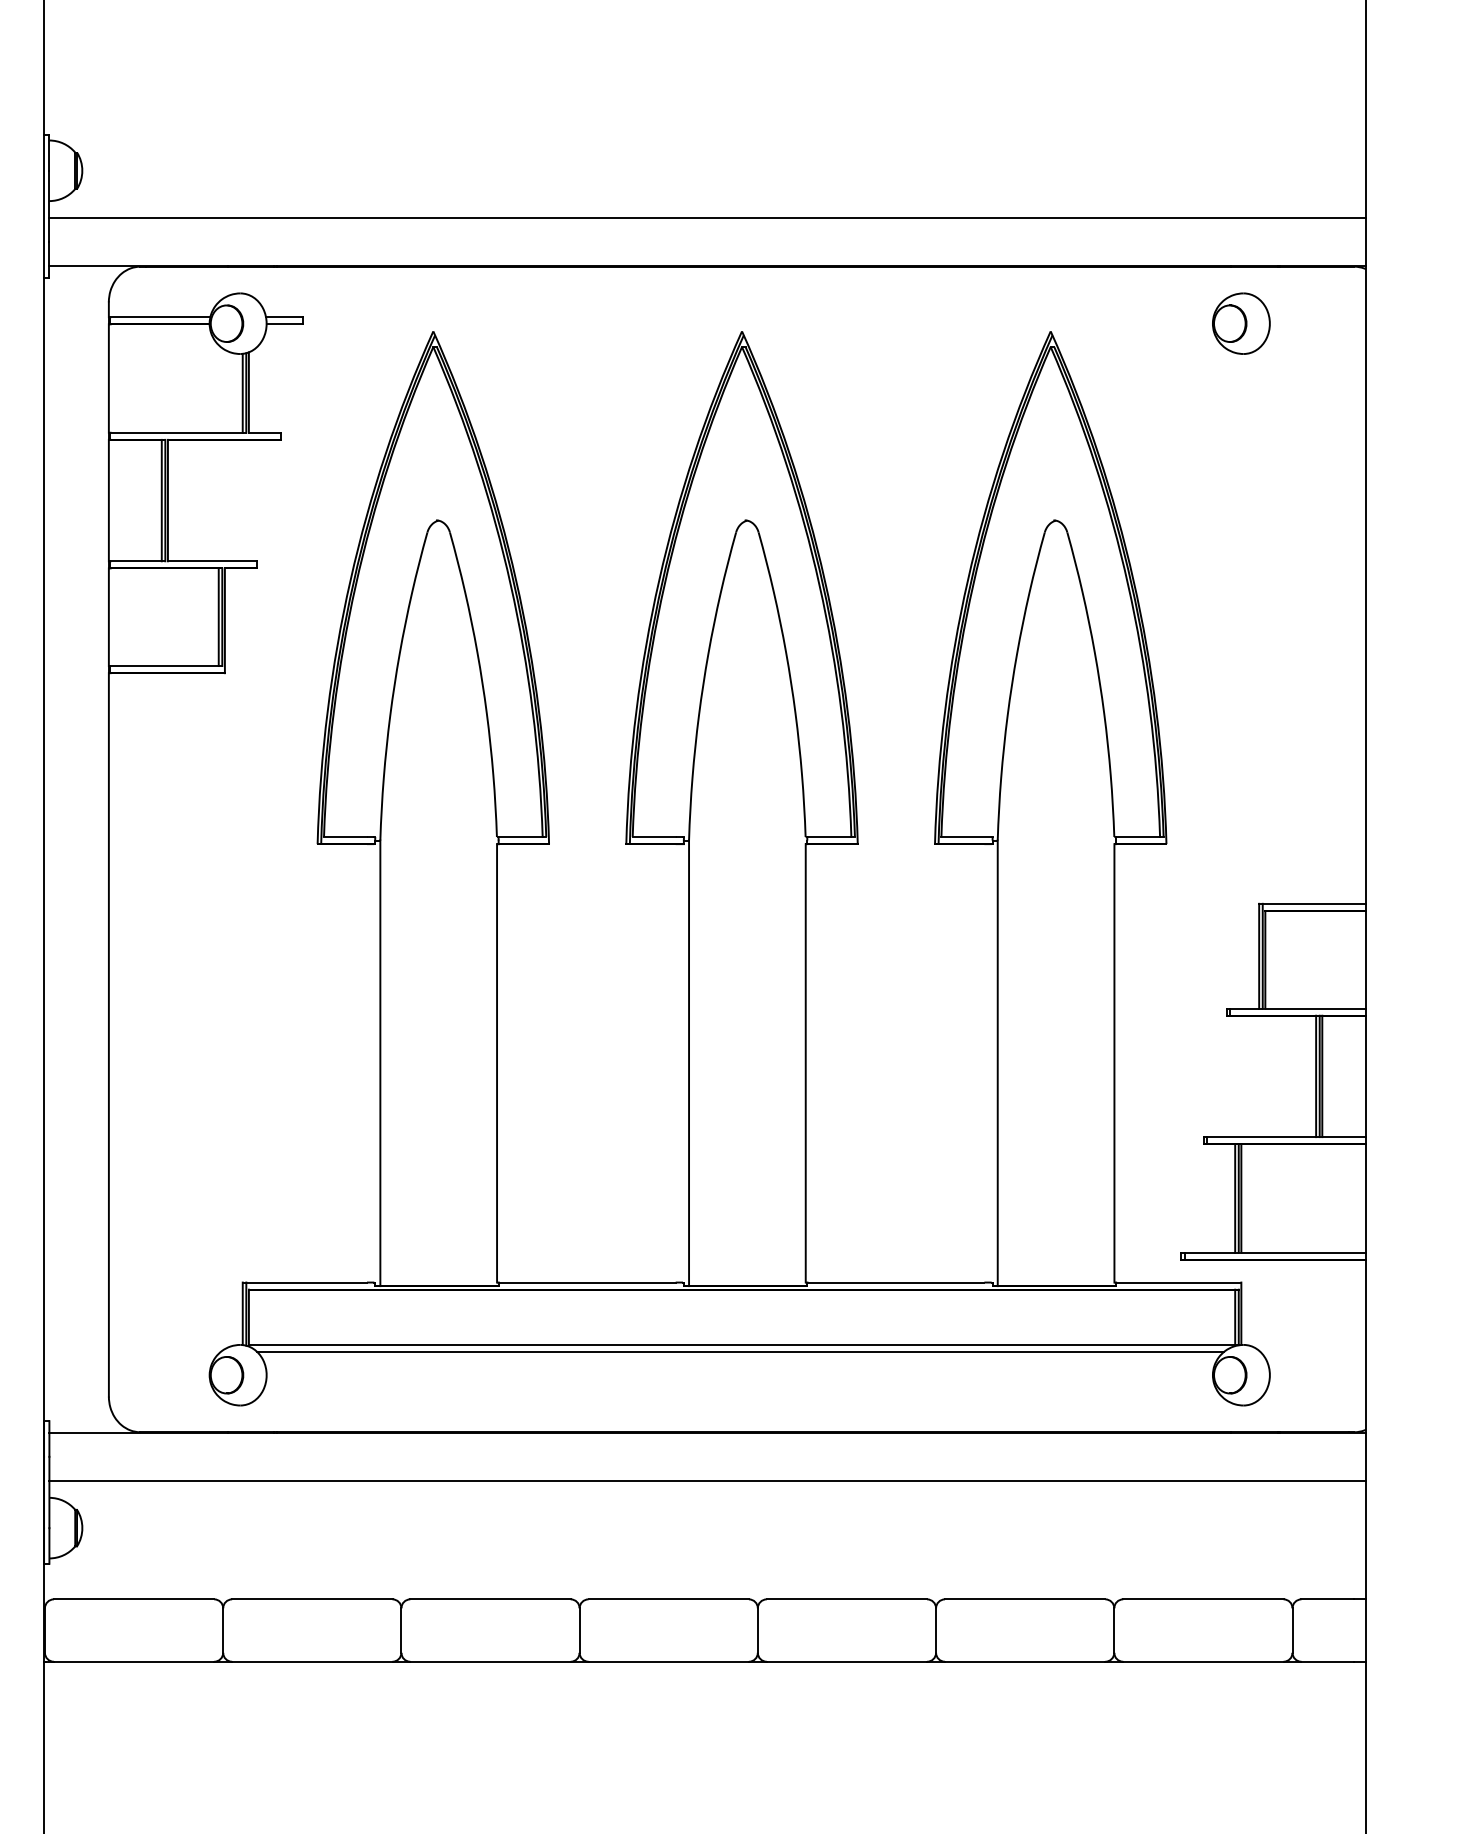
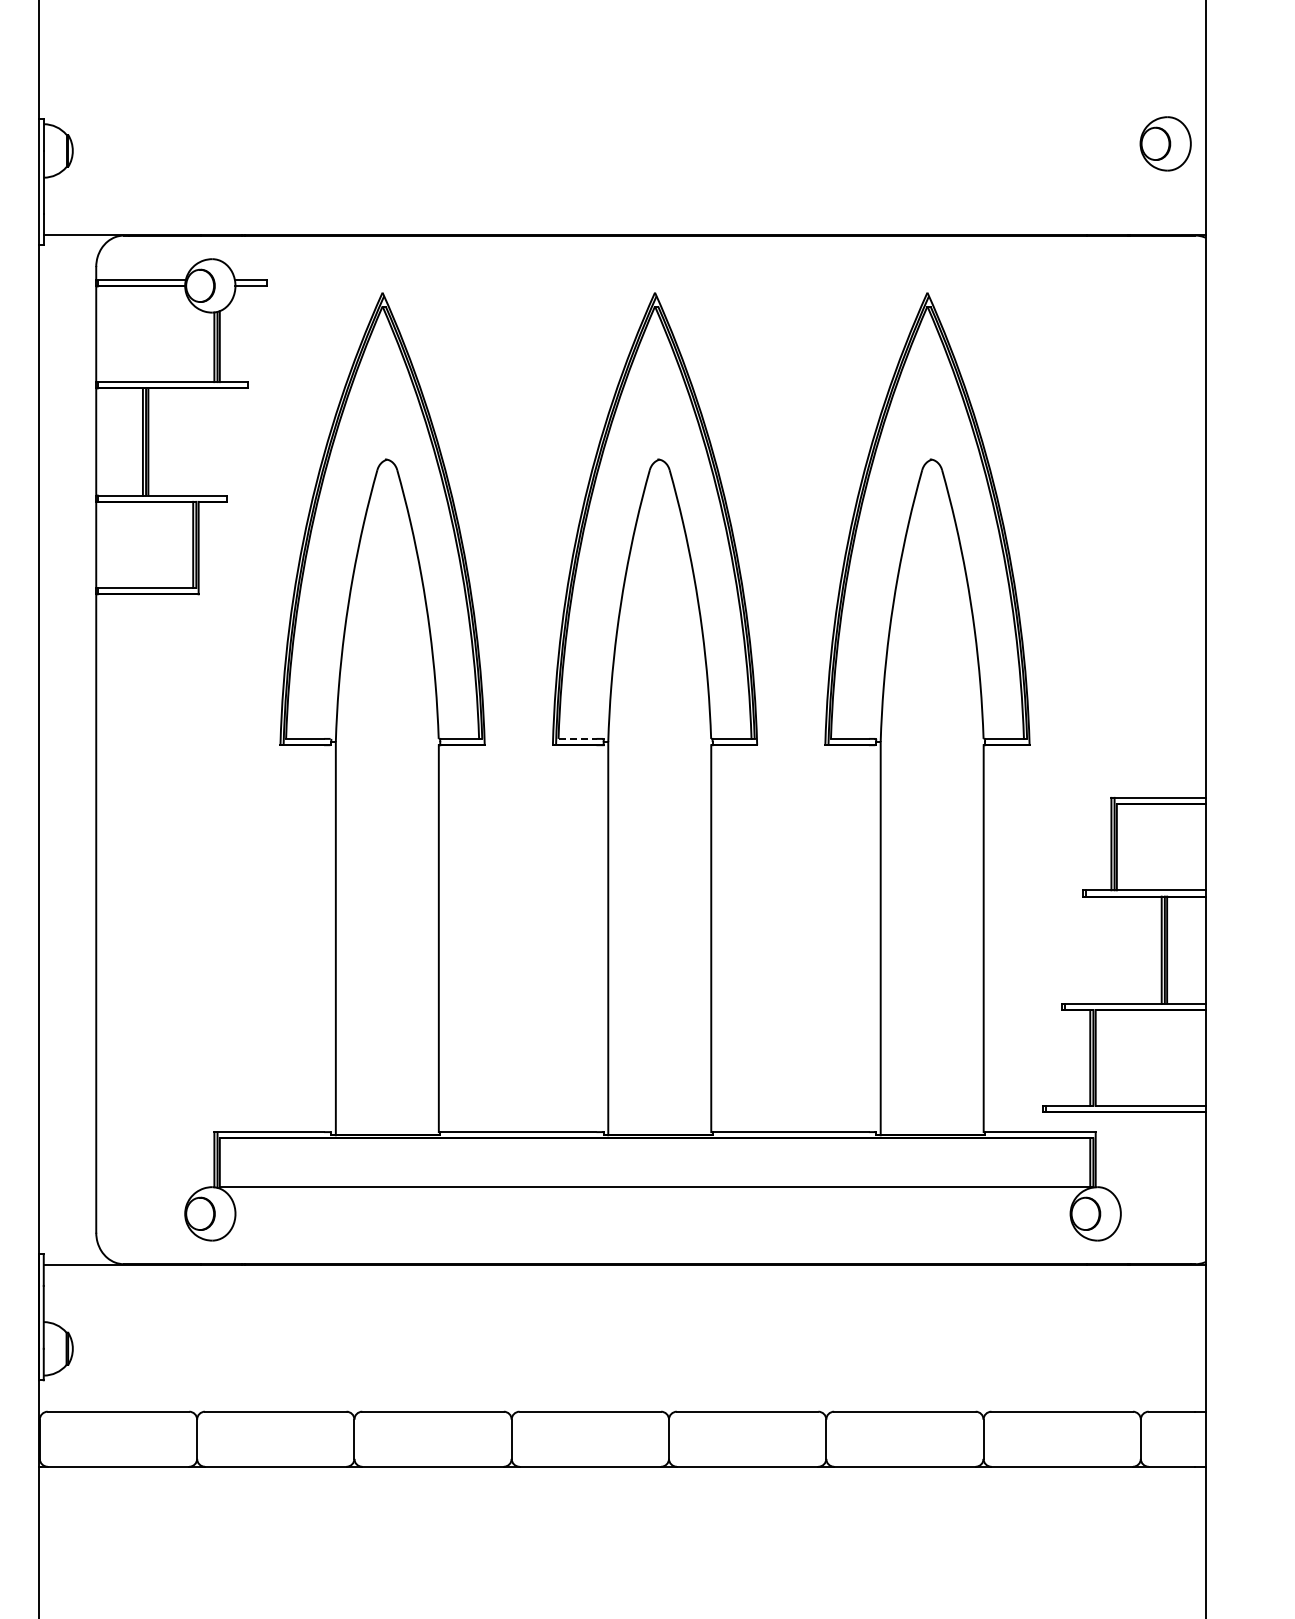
line: (707, 217) -> (624, 192), removed
part: (1241, 323) -> (1165, 143), moved
line: (655, 836) -> (578, 738), solid -> dashed
line: (740, 1352) -> (653, 1193), removed
line: (707, 1481) -> (624, 1307), removed

